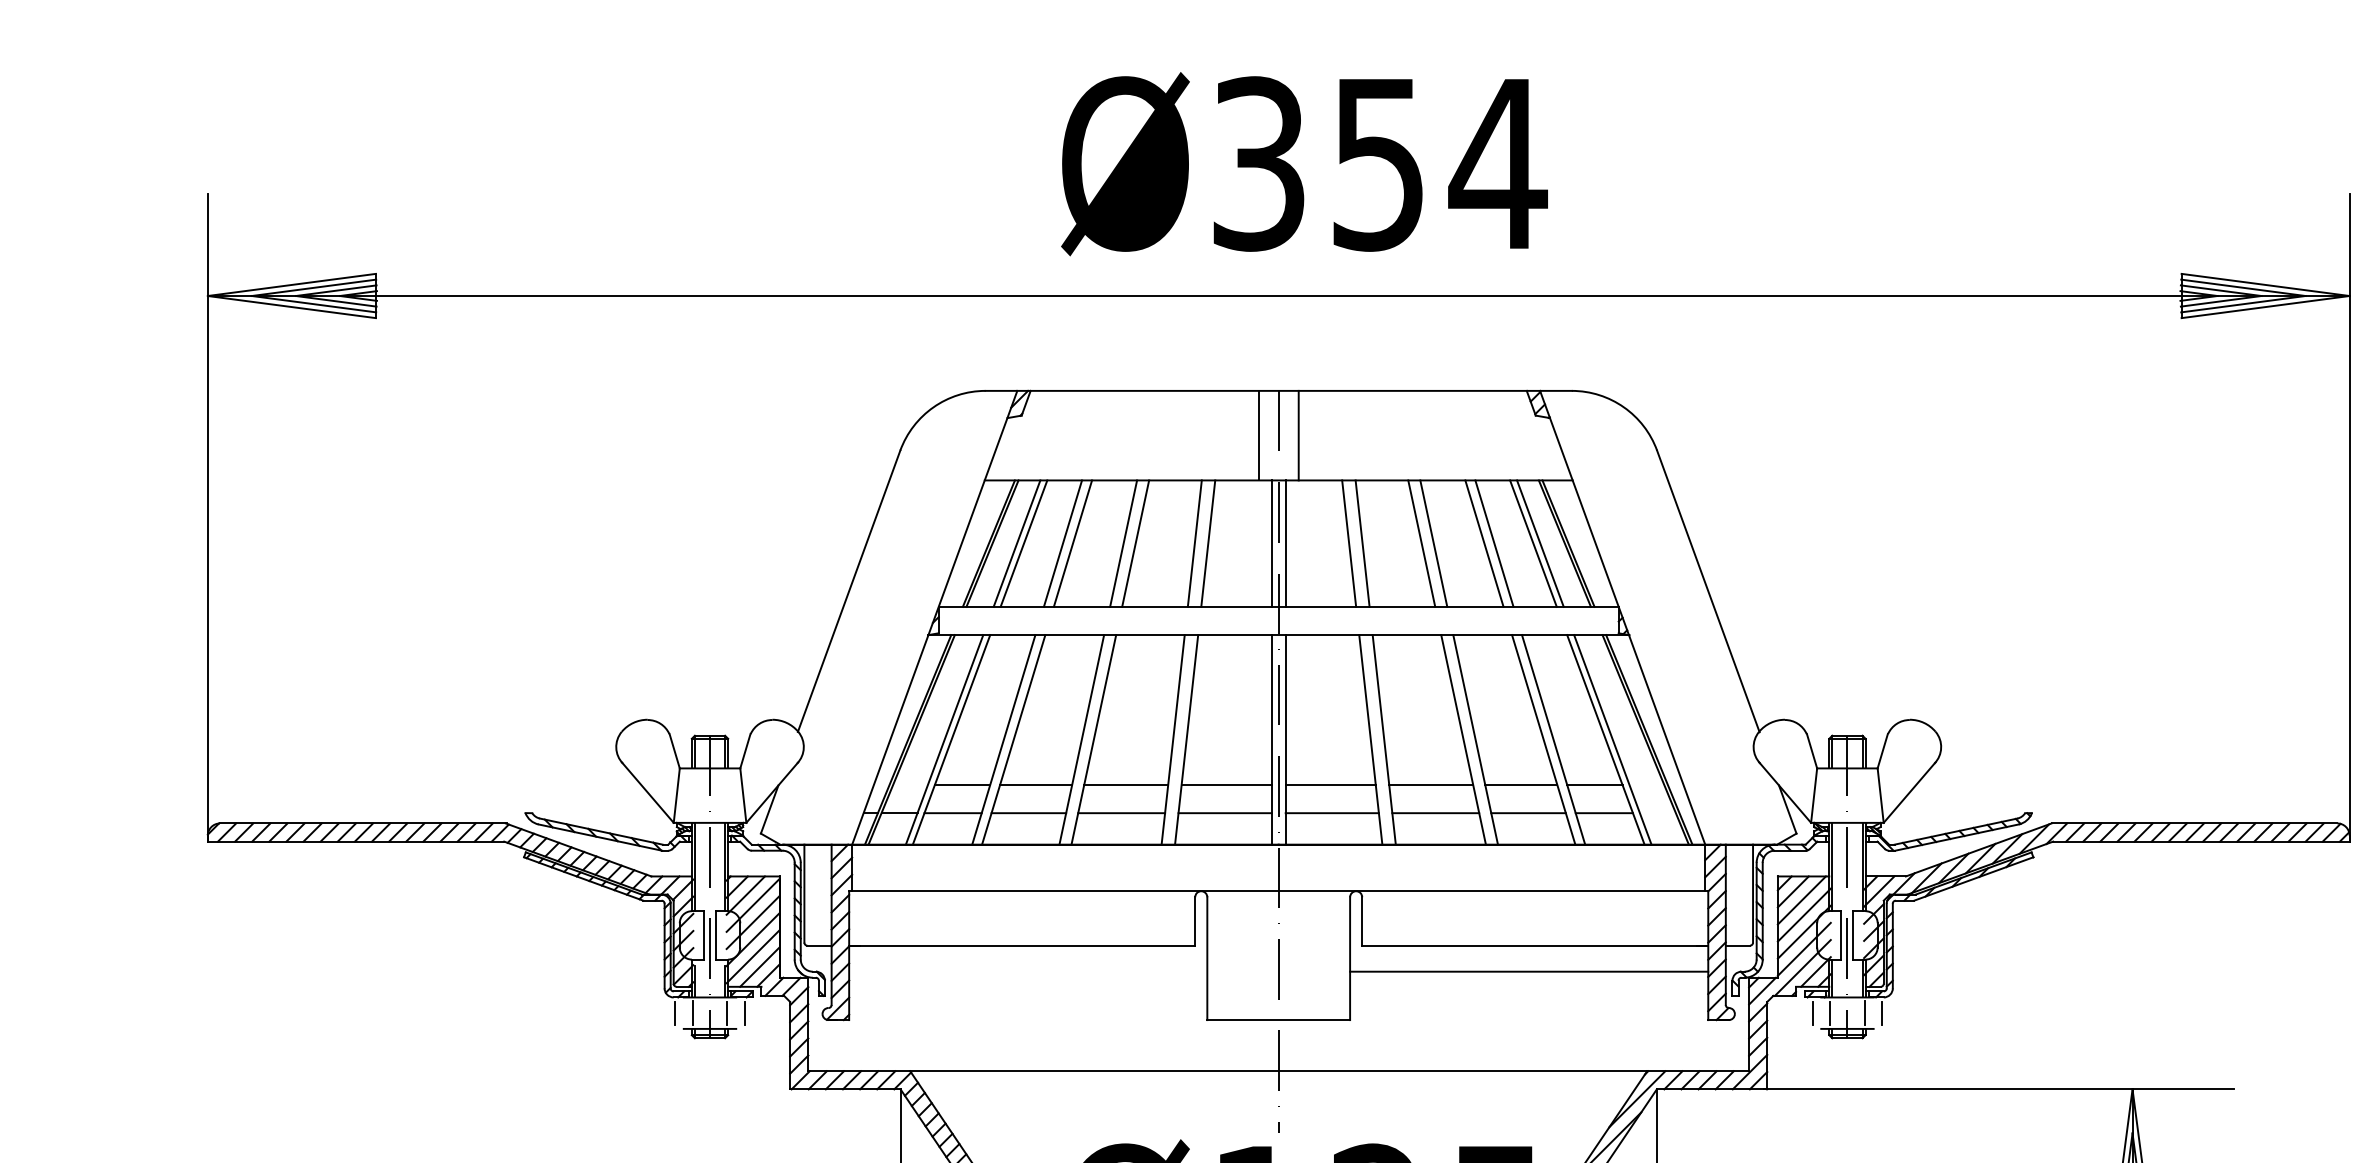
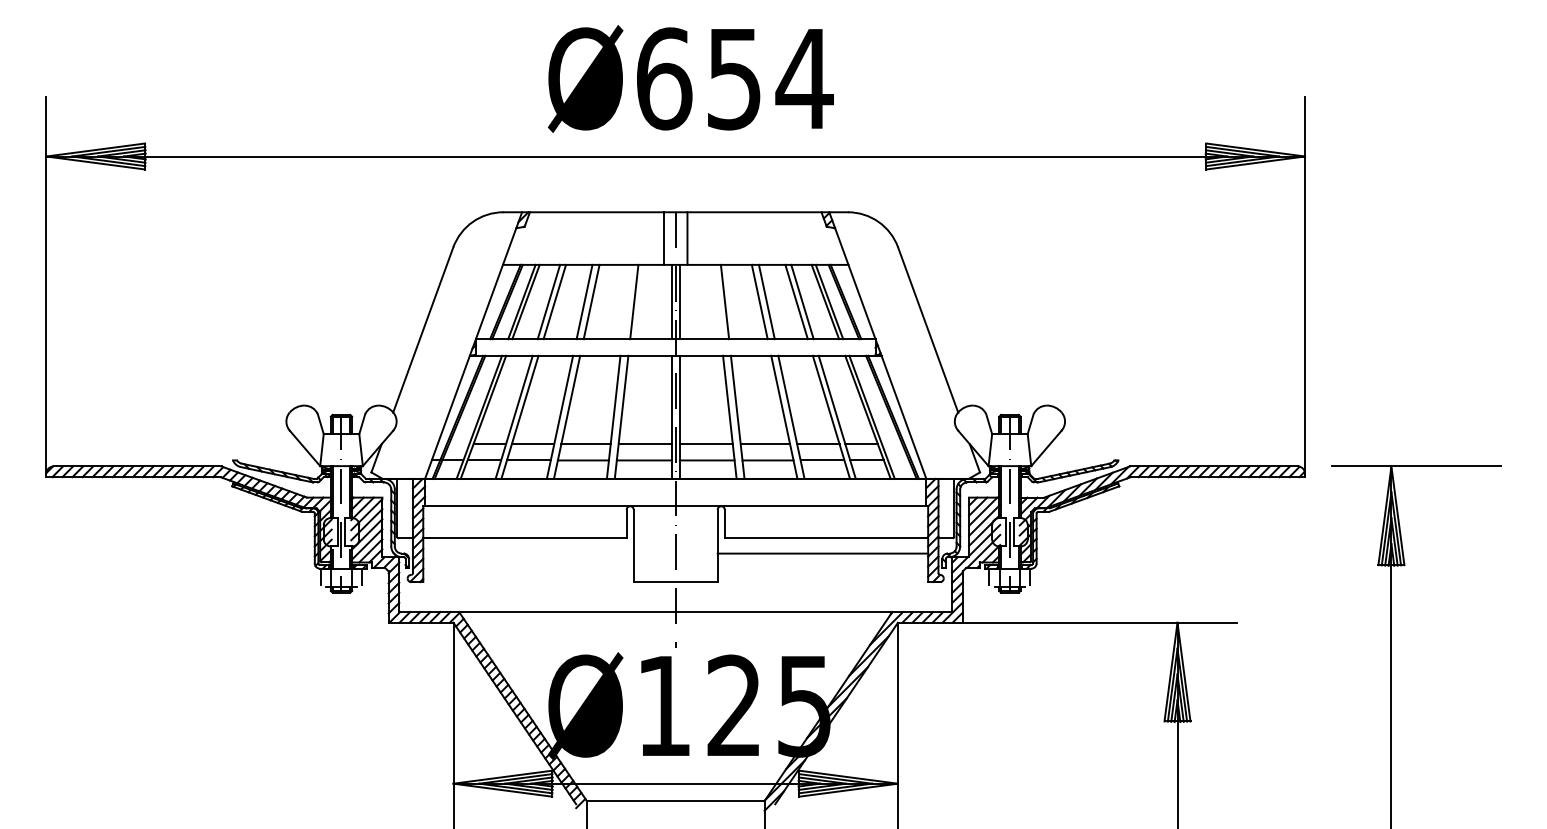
text: (1259, 163) -> (664, 78), Ø354 -> Ø654
line: (1194, 542) -> (626, 301), removed
line: (1349, 542) -> (717, 301), removed

